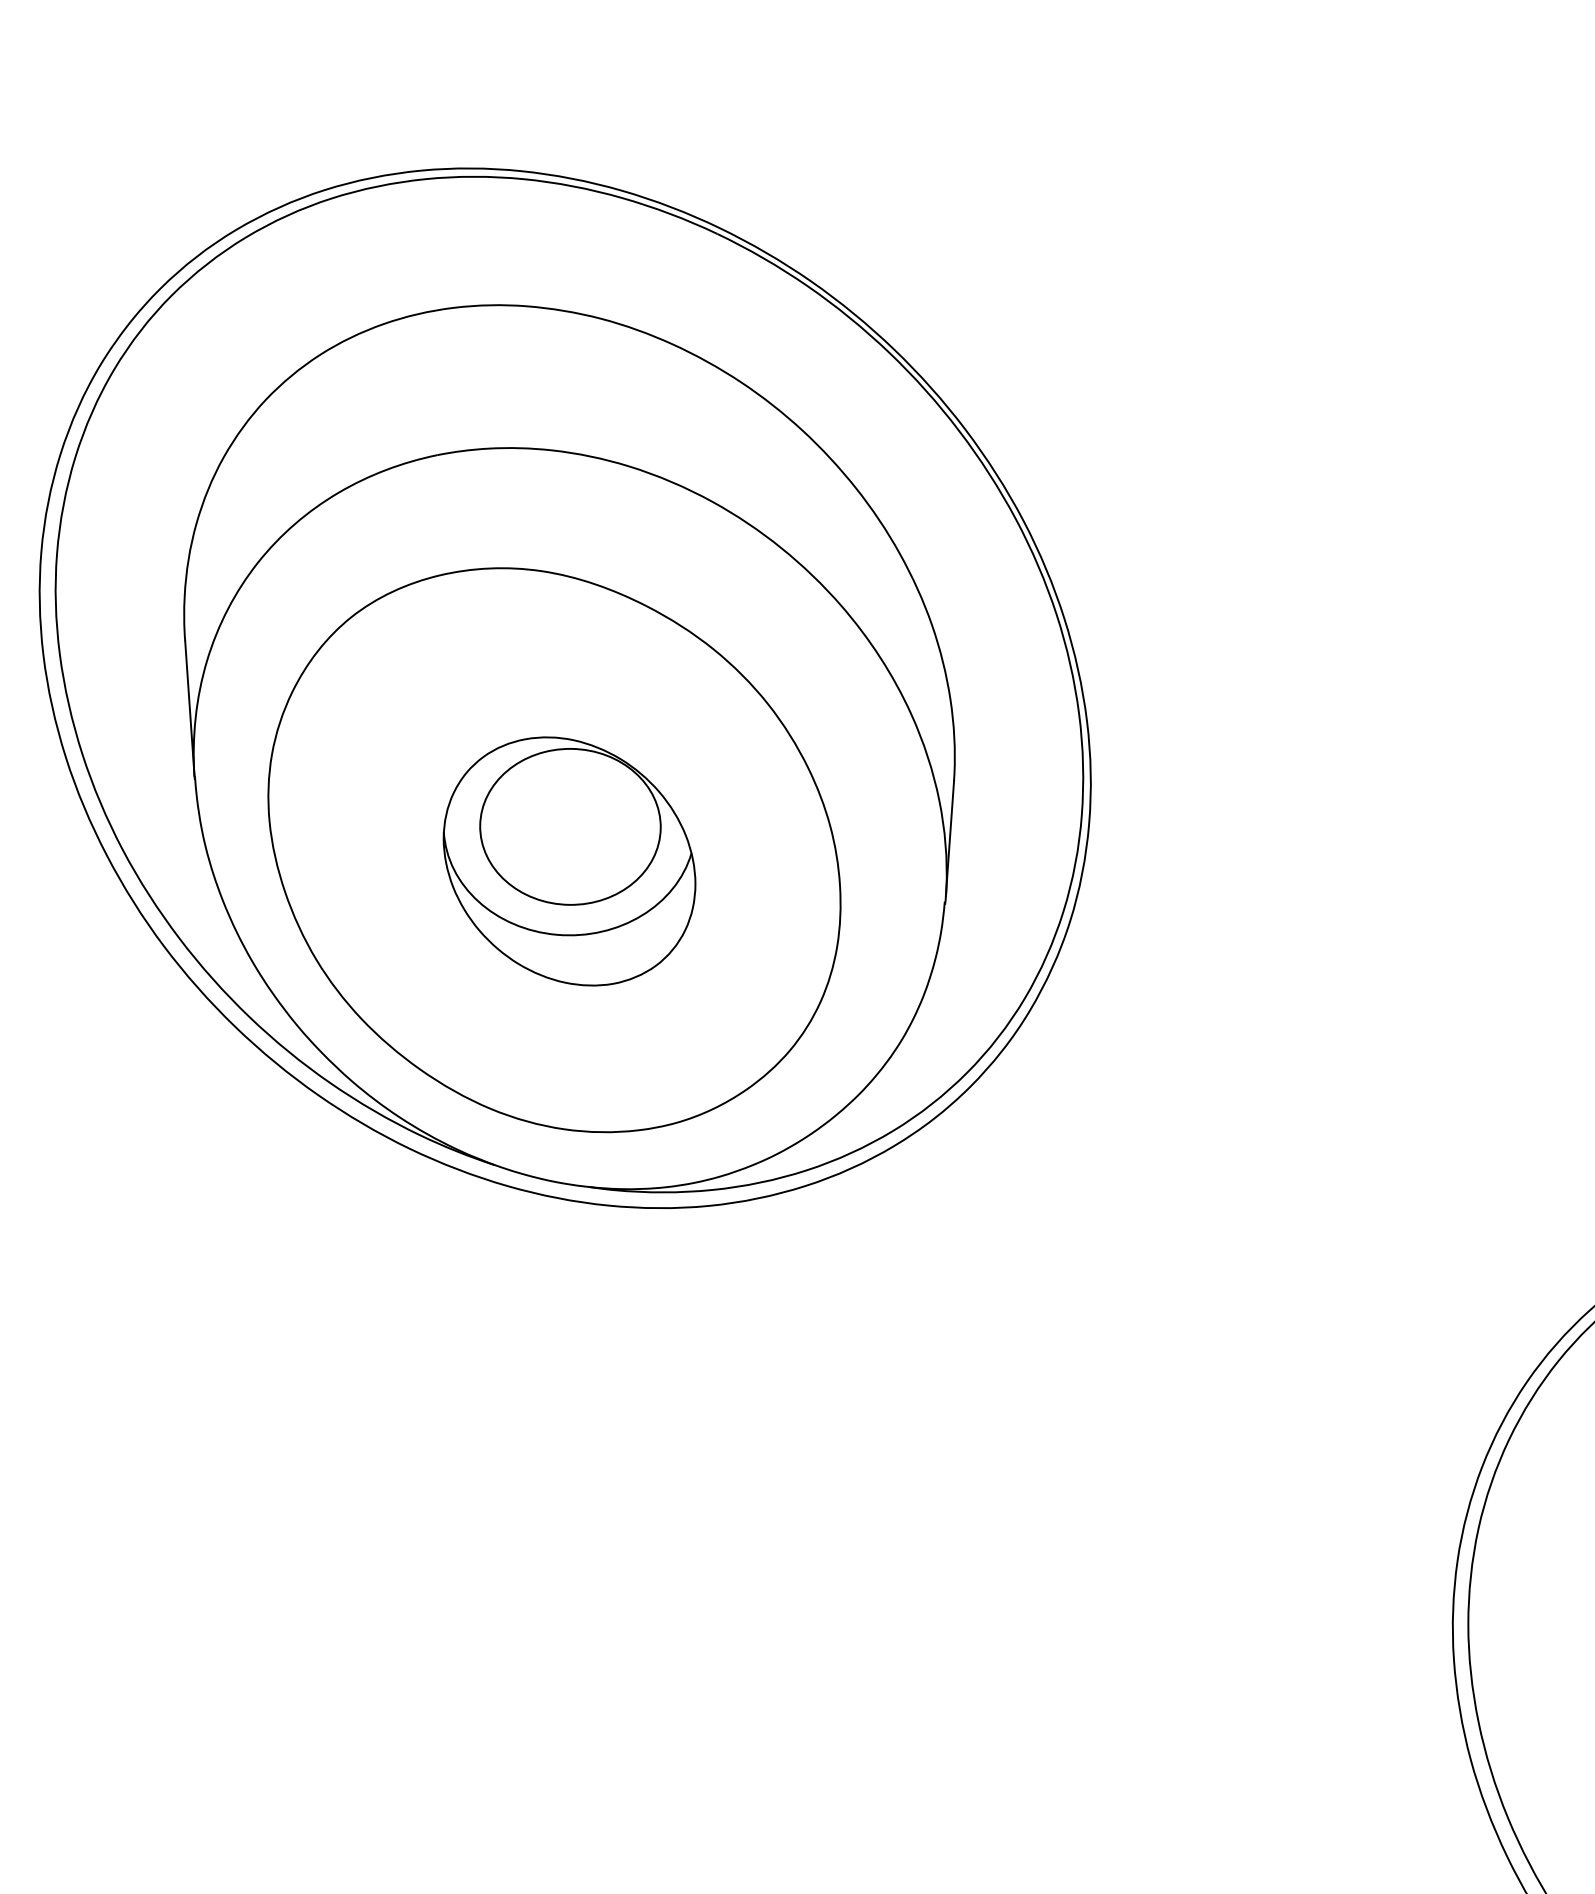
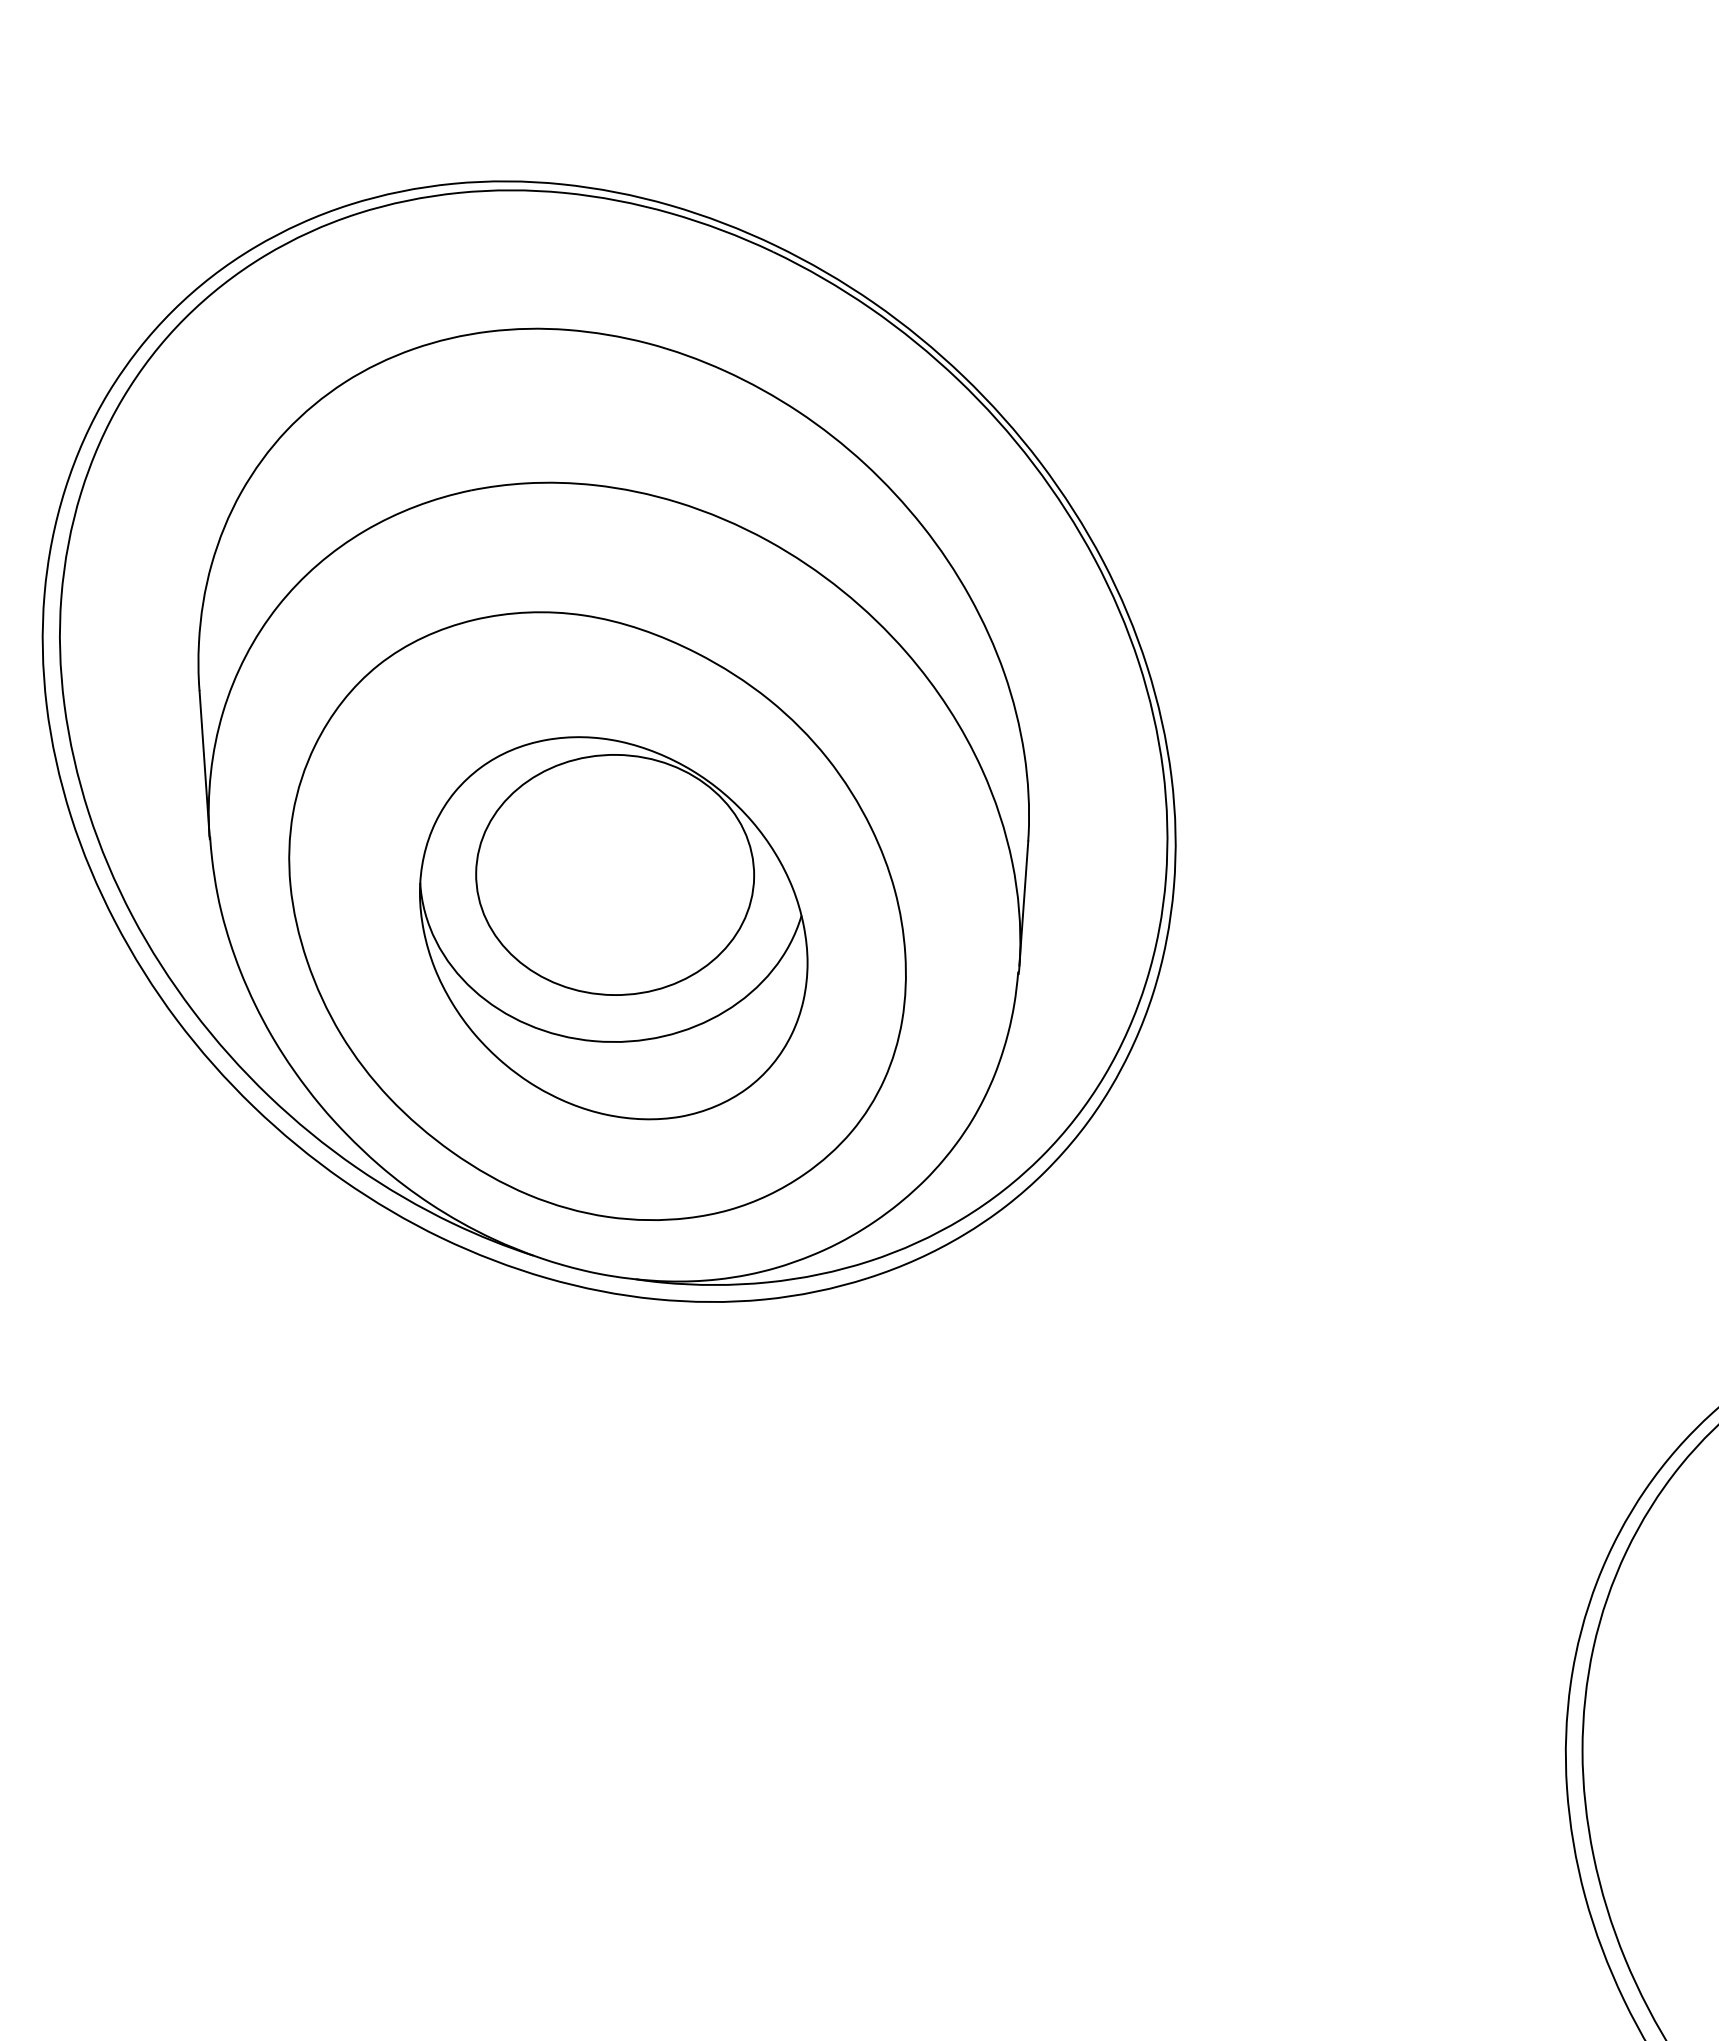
part: (569, 861) -> (613, 928), size x1.43

